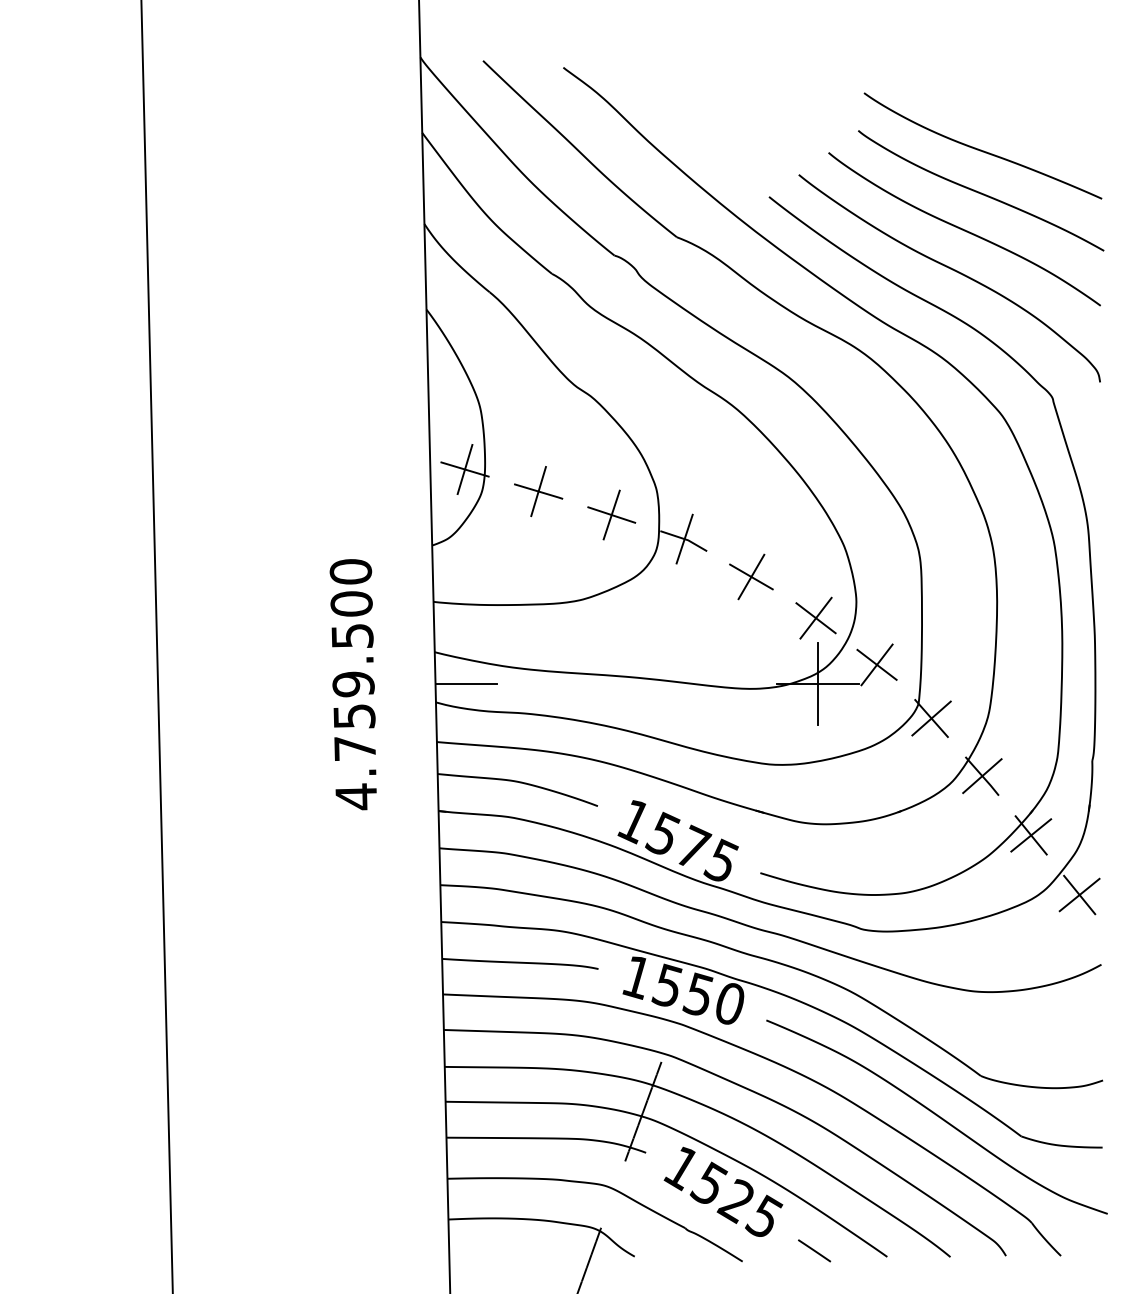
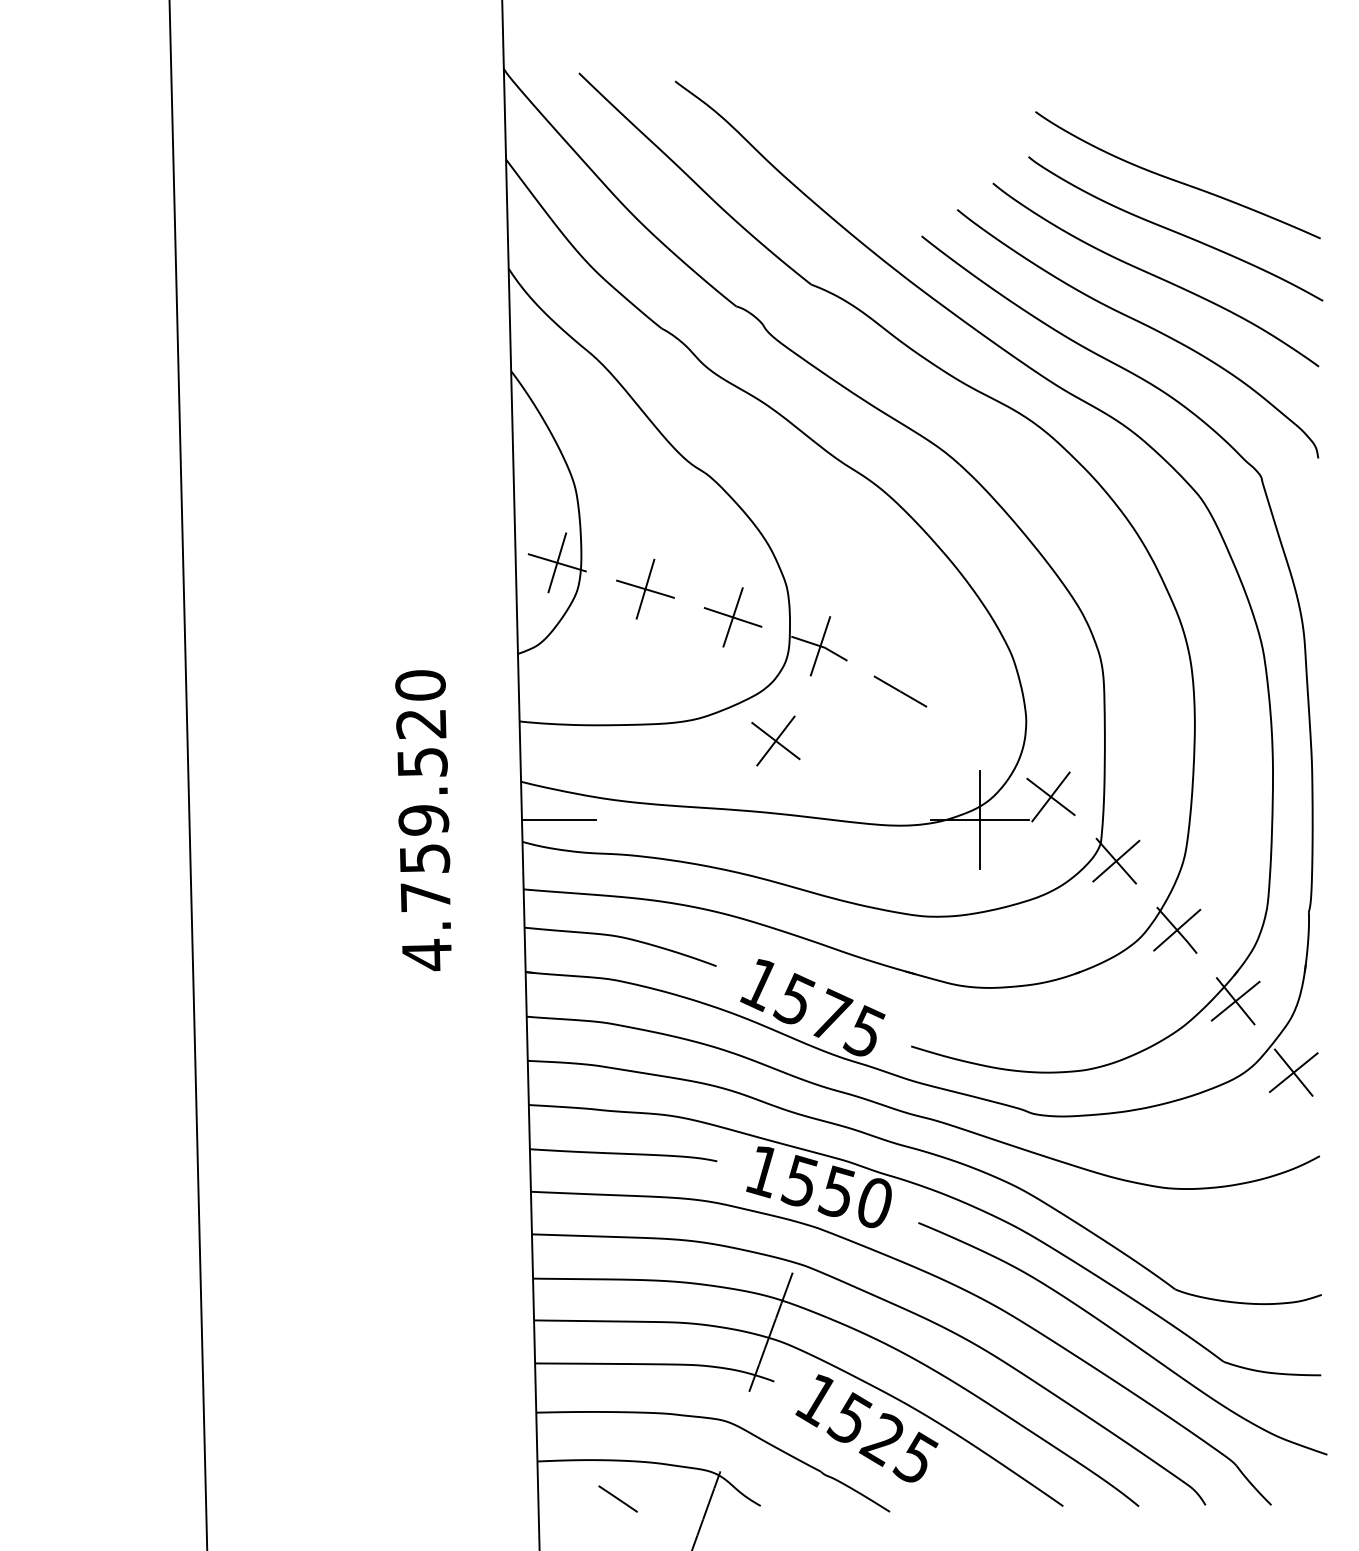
line: (751, 576) -> (900, 691), removed
text: (351, 603) -> (421, 723), 4.759.500 -> 4.759.520
part: (815, 617) -> (775, 740), moved
line: (814, 1250) -> (617, 1498), moved

